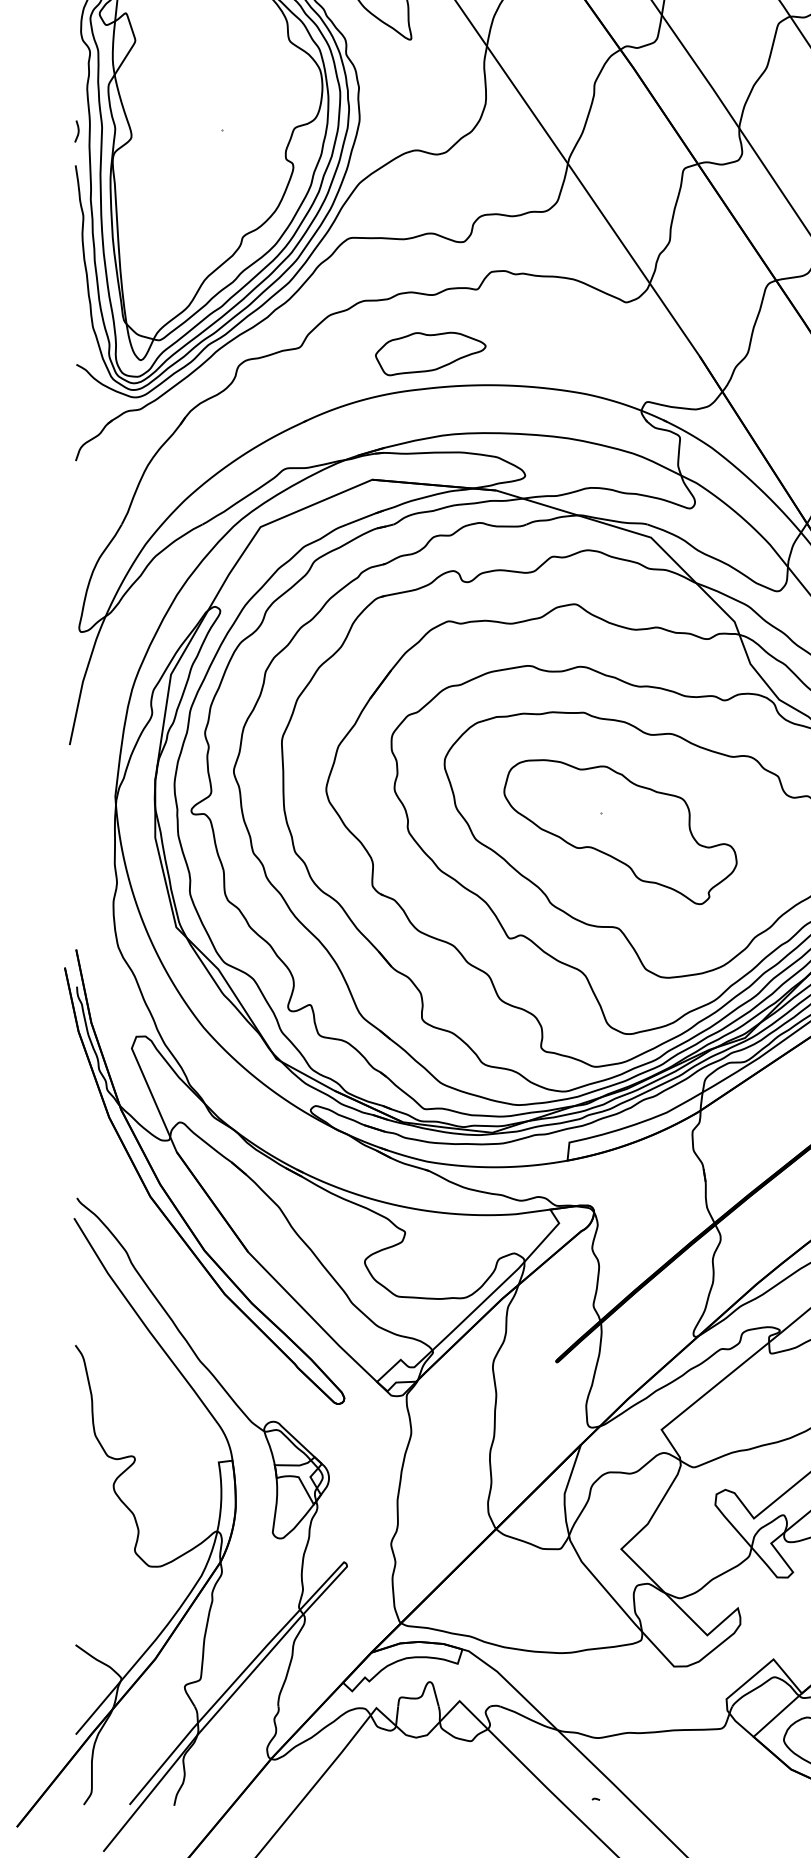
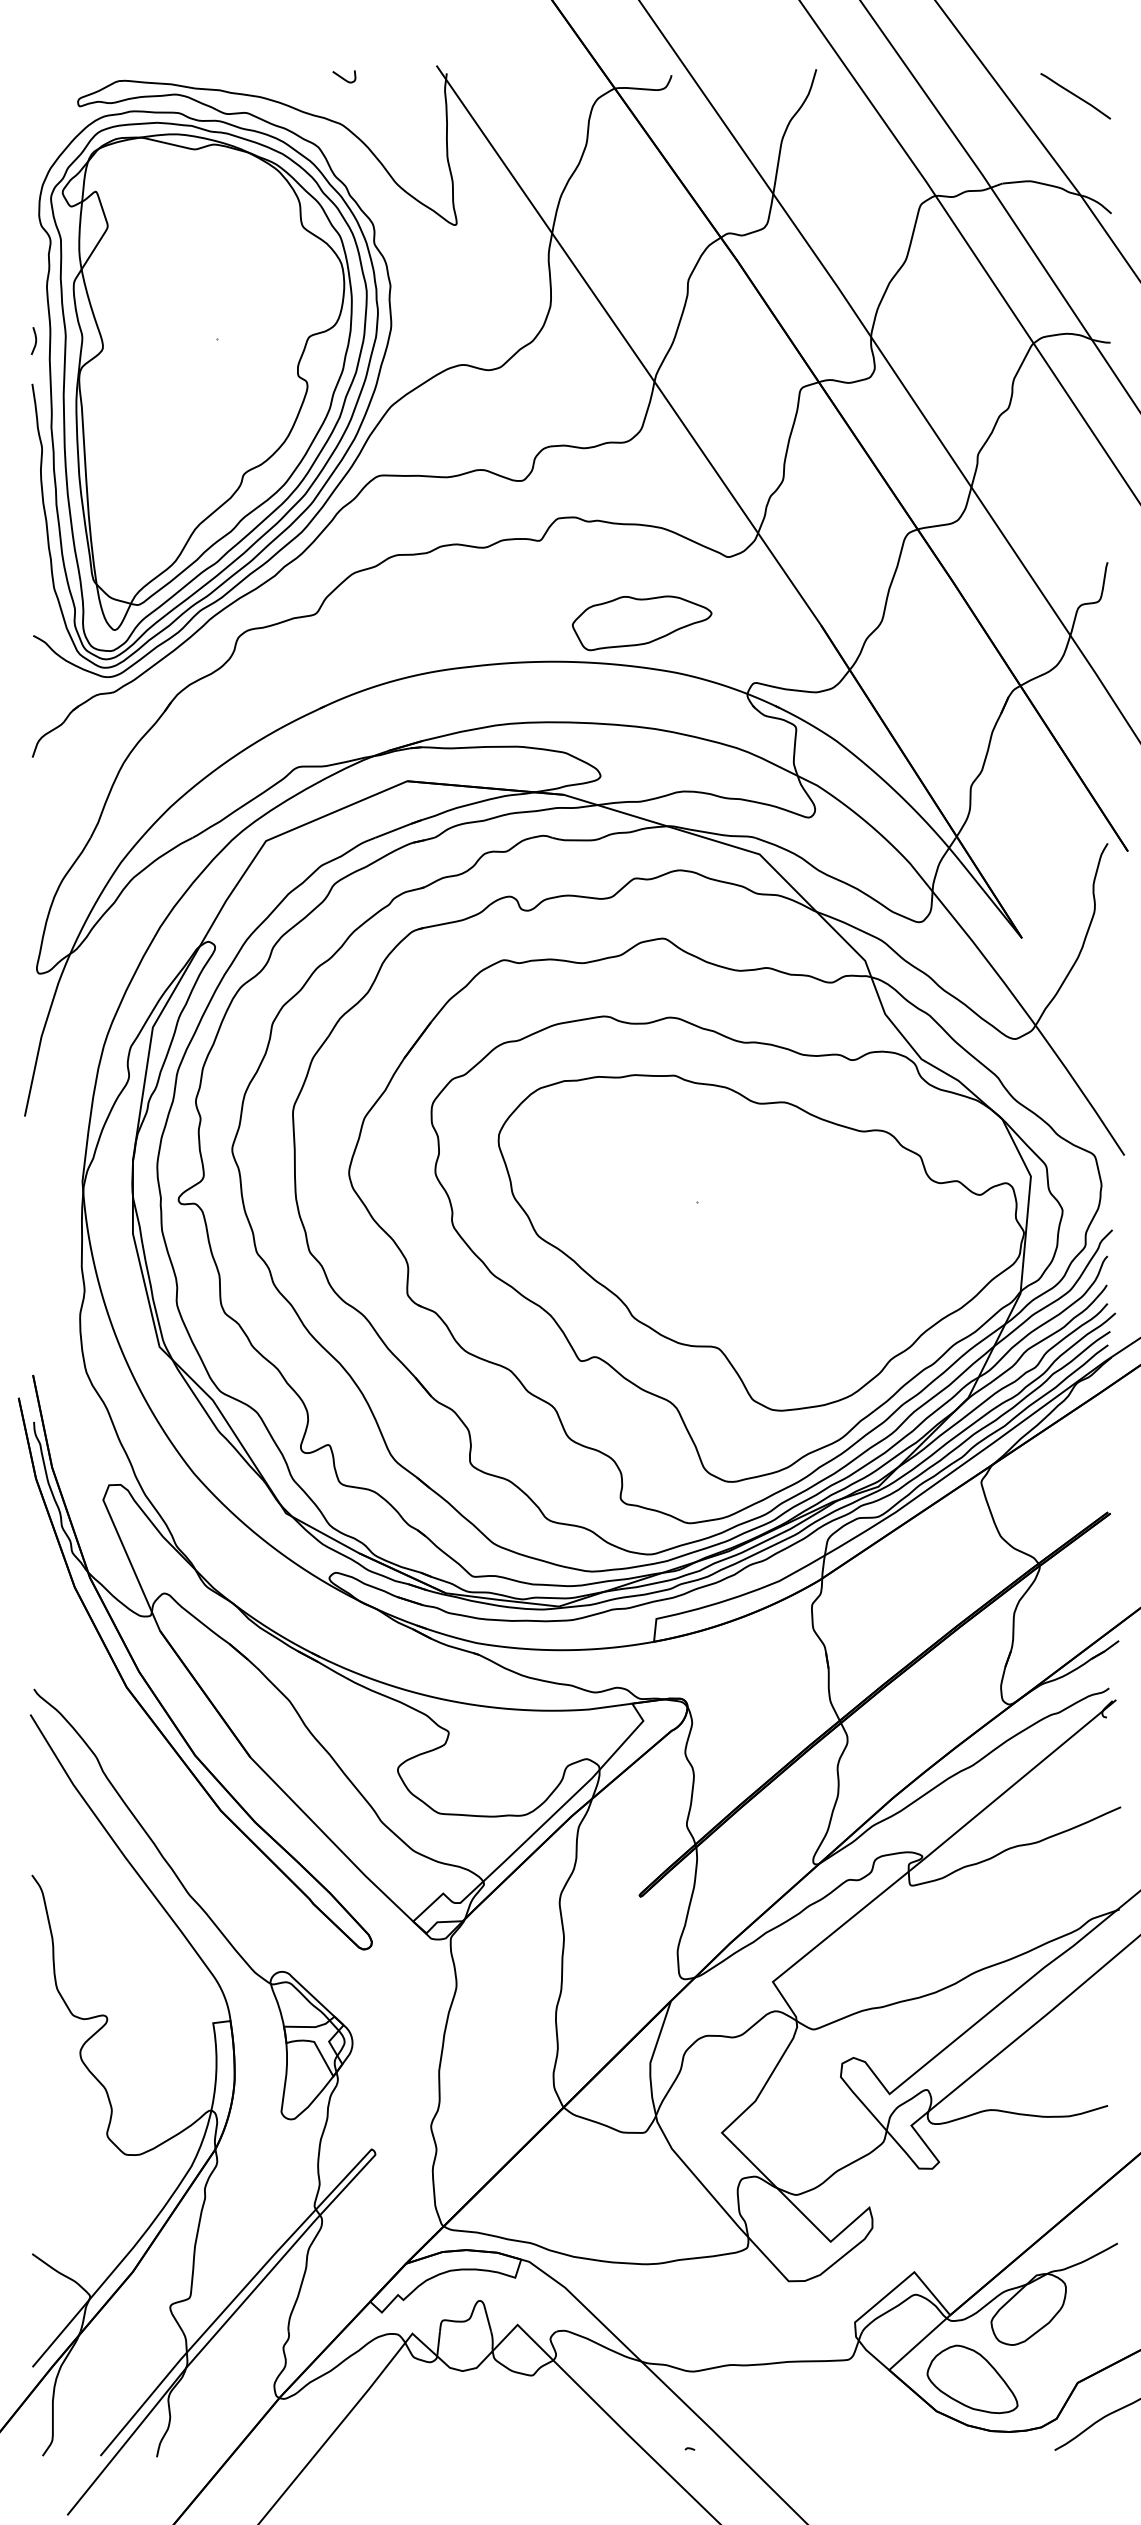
part: (430, 354) -> (641, 623), moved
part: (620, 832) -> (720, 1226), removed

